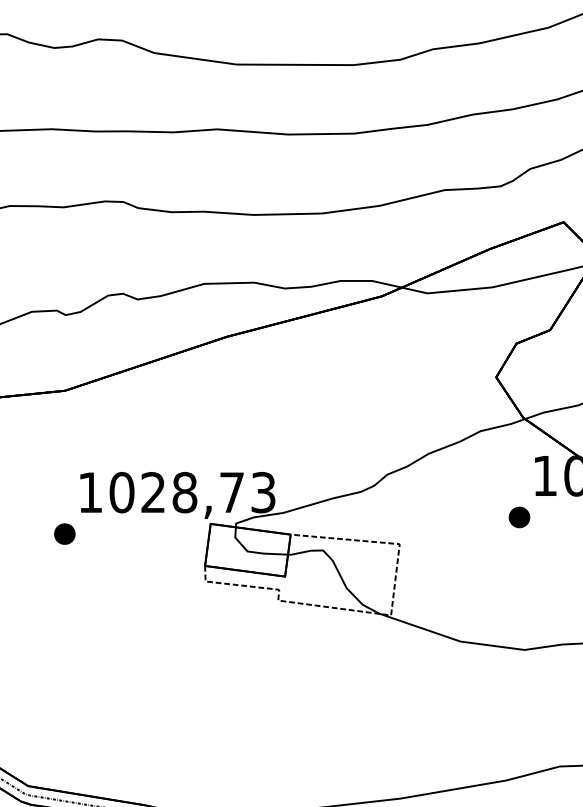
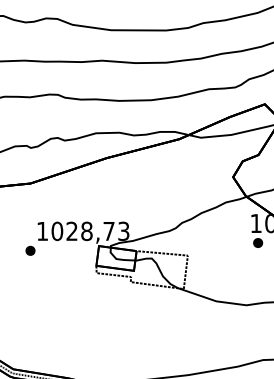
part: (520, 516) -> (258, 242), moved

